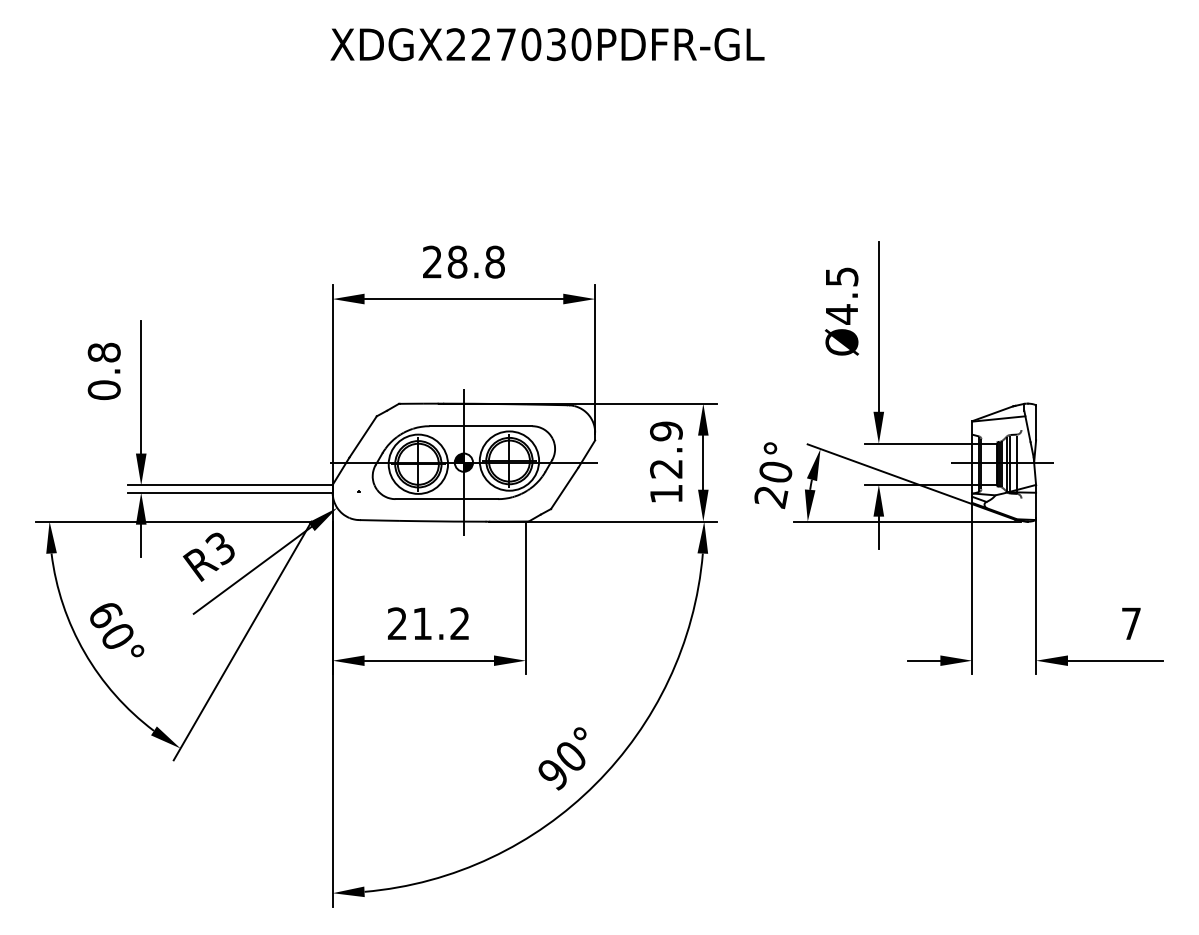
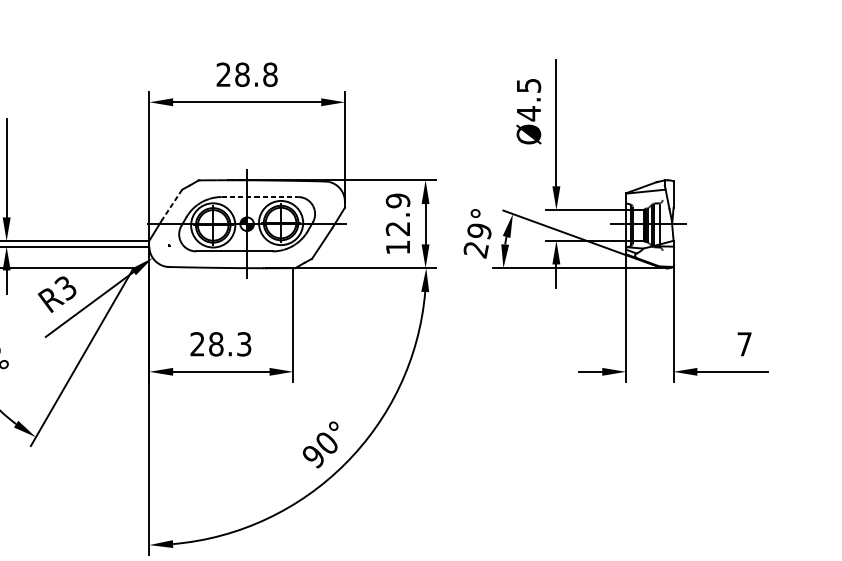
line: (481, 426) -> (260, 197), solid -> dashed
line: (363, 436) -> (172, 204), solid -> dashed
text: (775, 471) -> (479, 230), 20° -> 29°
text: (440, 623) -> (229, 344), 21.2 -> 28.3

